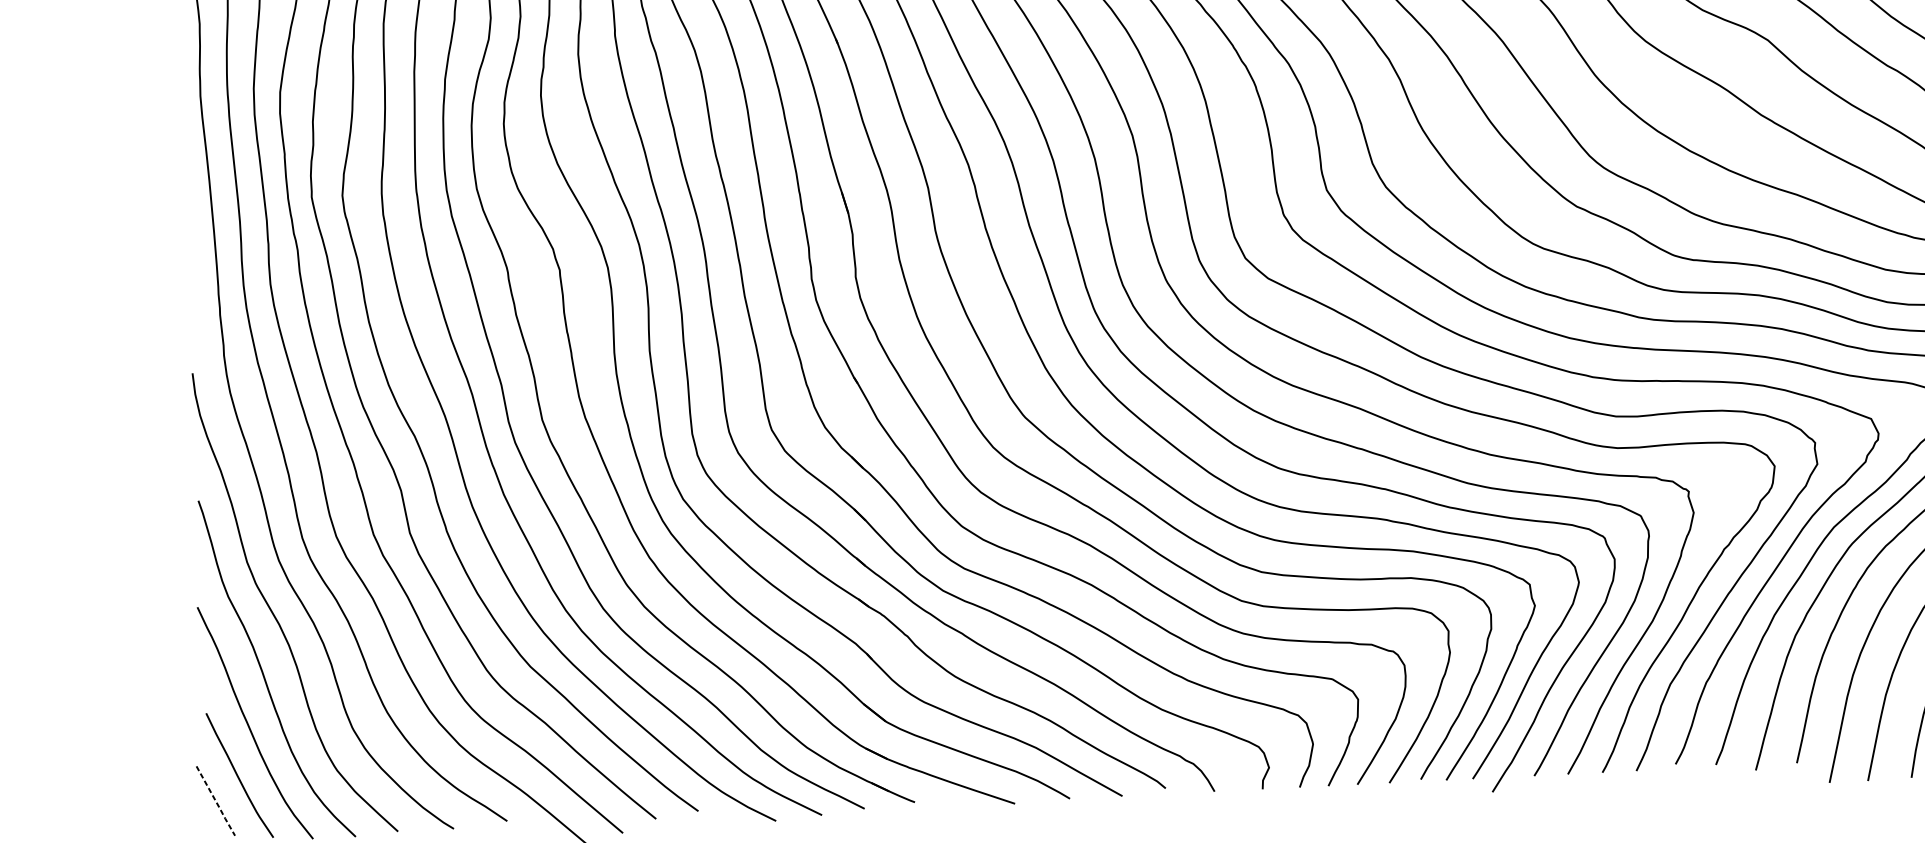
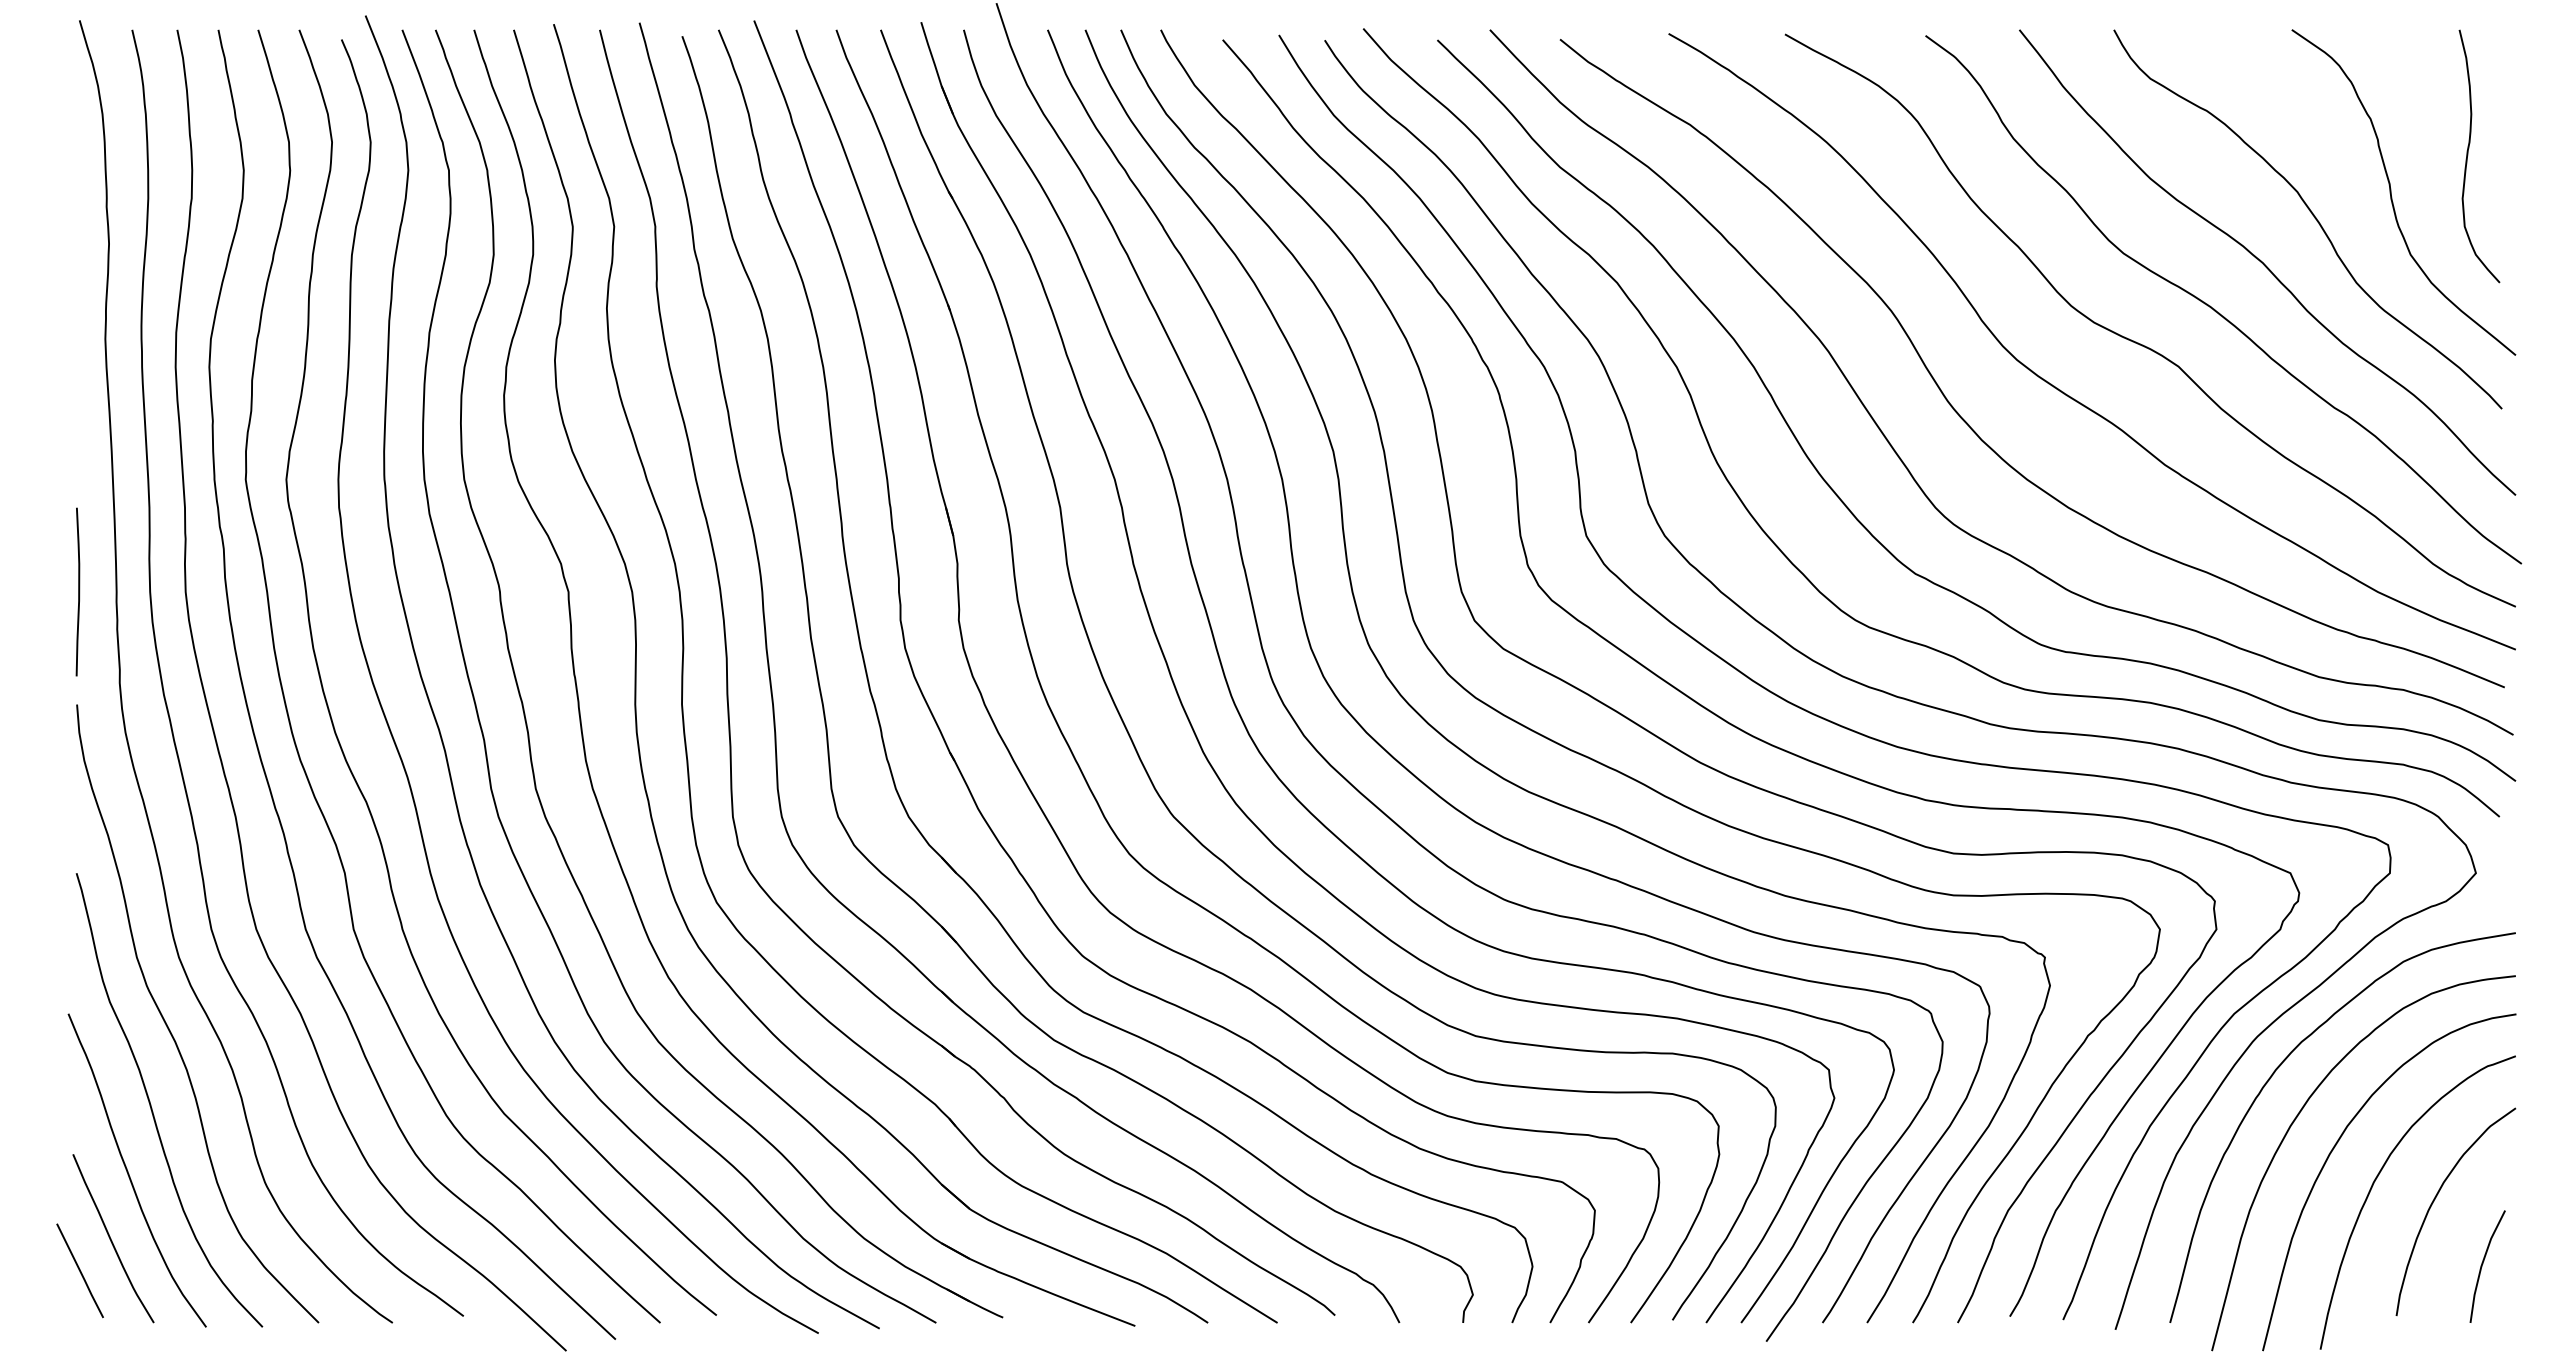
curve: (189, 287) -> (78, 591), added
line: (216, 802) -> (80, 1272), dashed -> solid

